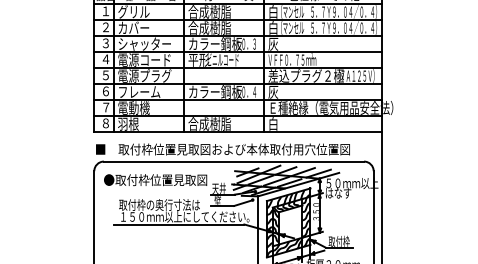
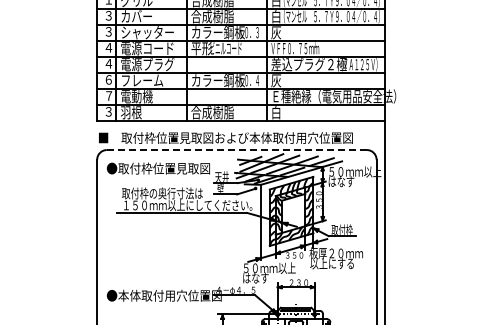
text: (105, 27) -> (108, 15), ２ -> ３
text: (105, 75) -> (108, 63), ５ -> ４
text: (105, 123) -> (108, 111), ８ -> ３
line: (234, 162) -> (237, 150), solid -> dashed

